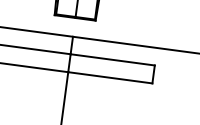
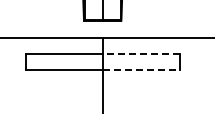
line: (111, 59) -> (140, 53), solid -> dashed
line: (110, 78) -> (141, 70), solid -> dashed

